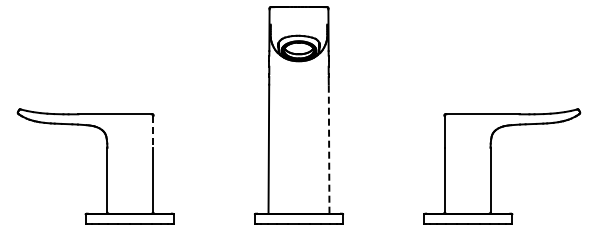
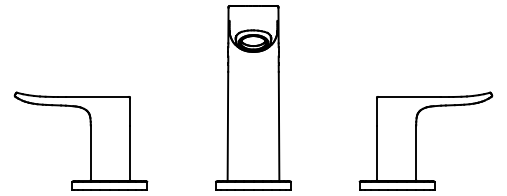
line: (153, 132) -> (130, 112), dashed -> solid
line: (329, 148) -> (279, 126), dashed -> solid

